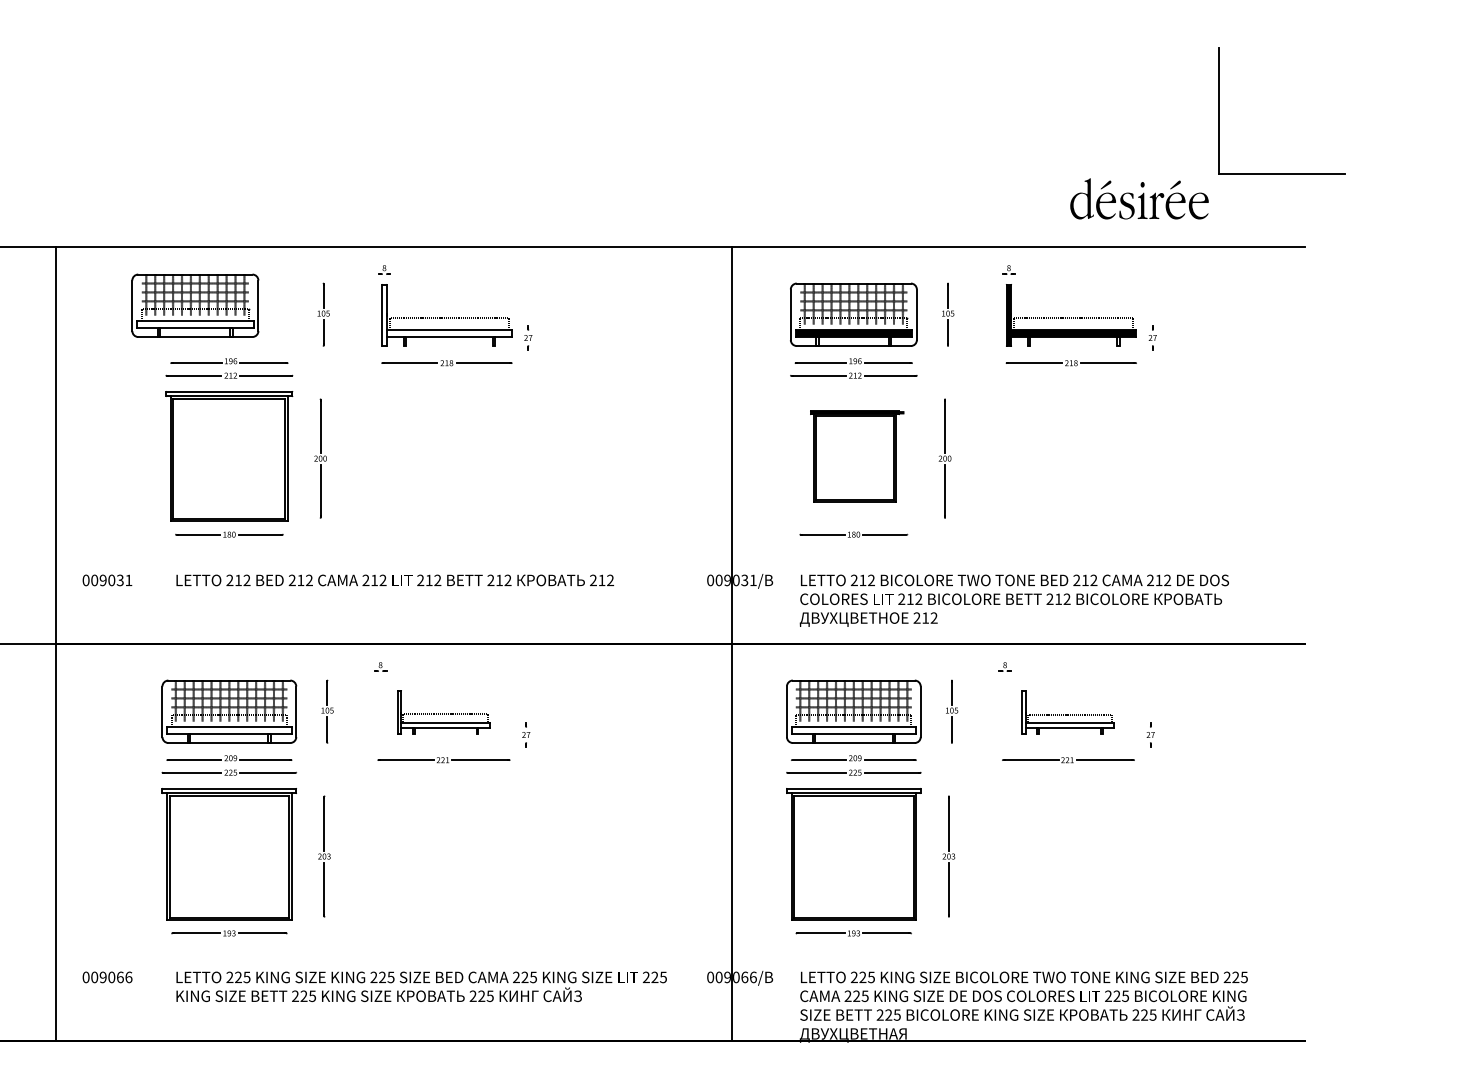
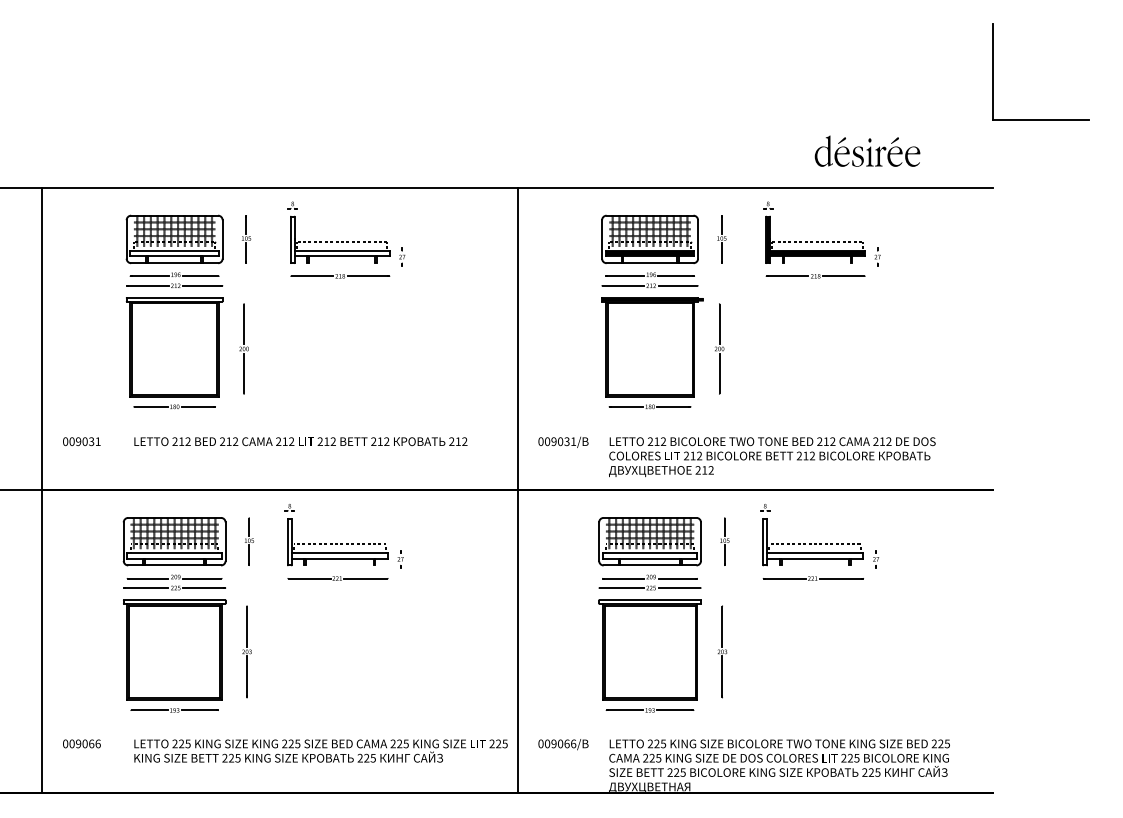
part: (1219, 110) -> (993, 71), moved
part: (195, 305) -> (174, 239), moved
part: (857, 456) -> (652, 347), size x1.43
line: (732, 644) -> (518, 490), moved
part: (443, 712) -> (337, 542), size x1.43
part: (1068, 712) -> (813, 542), size x1.43

